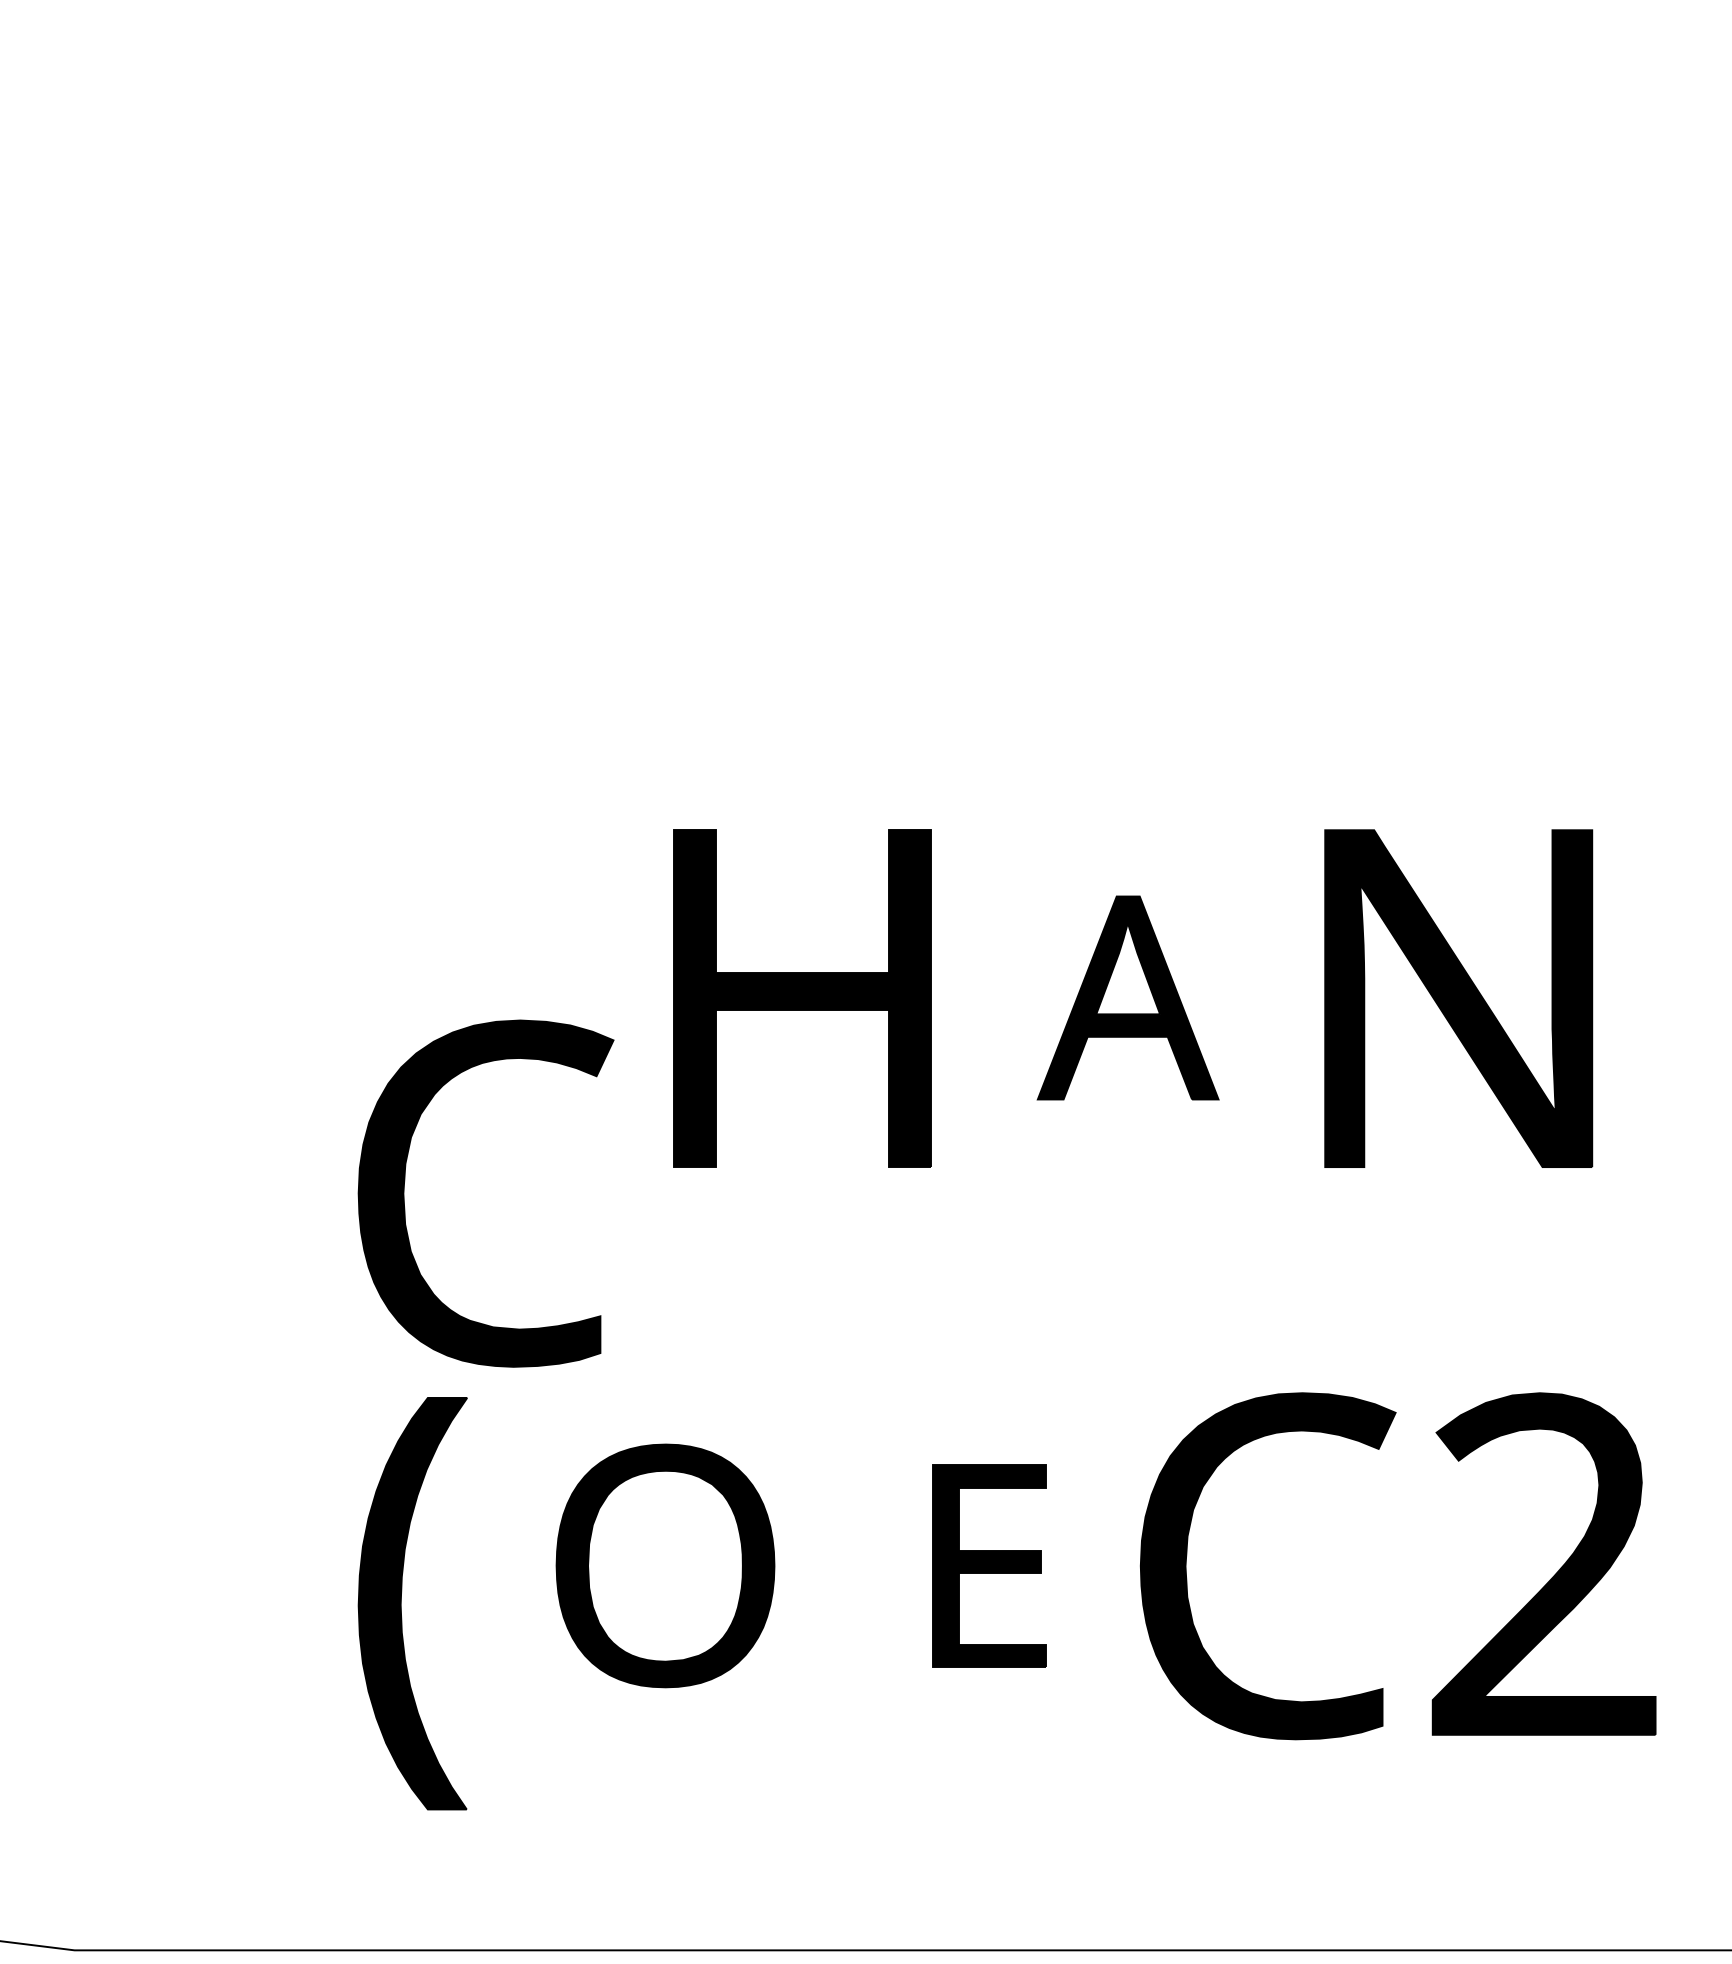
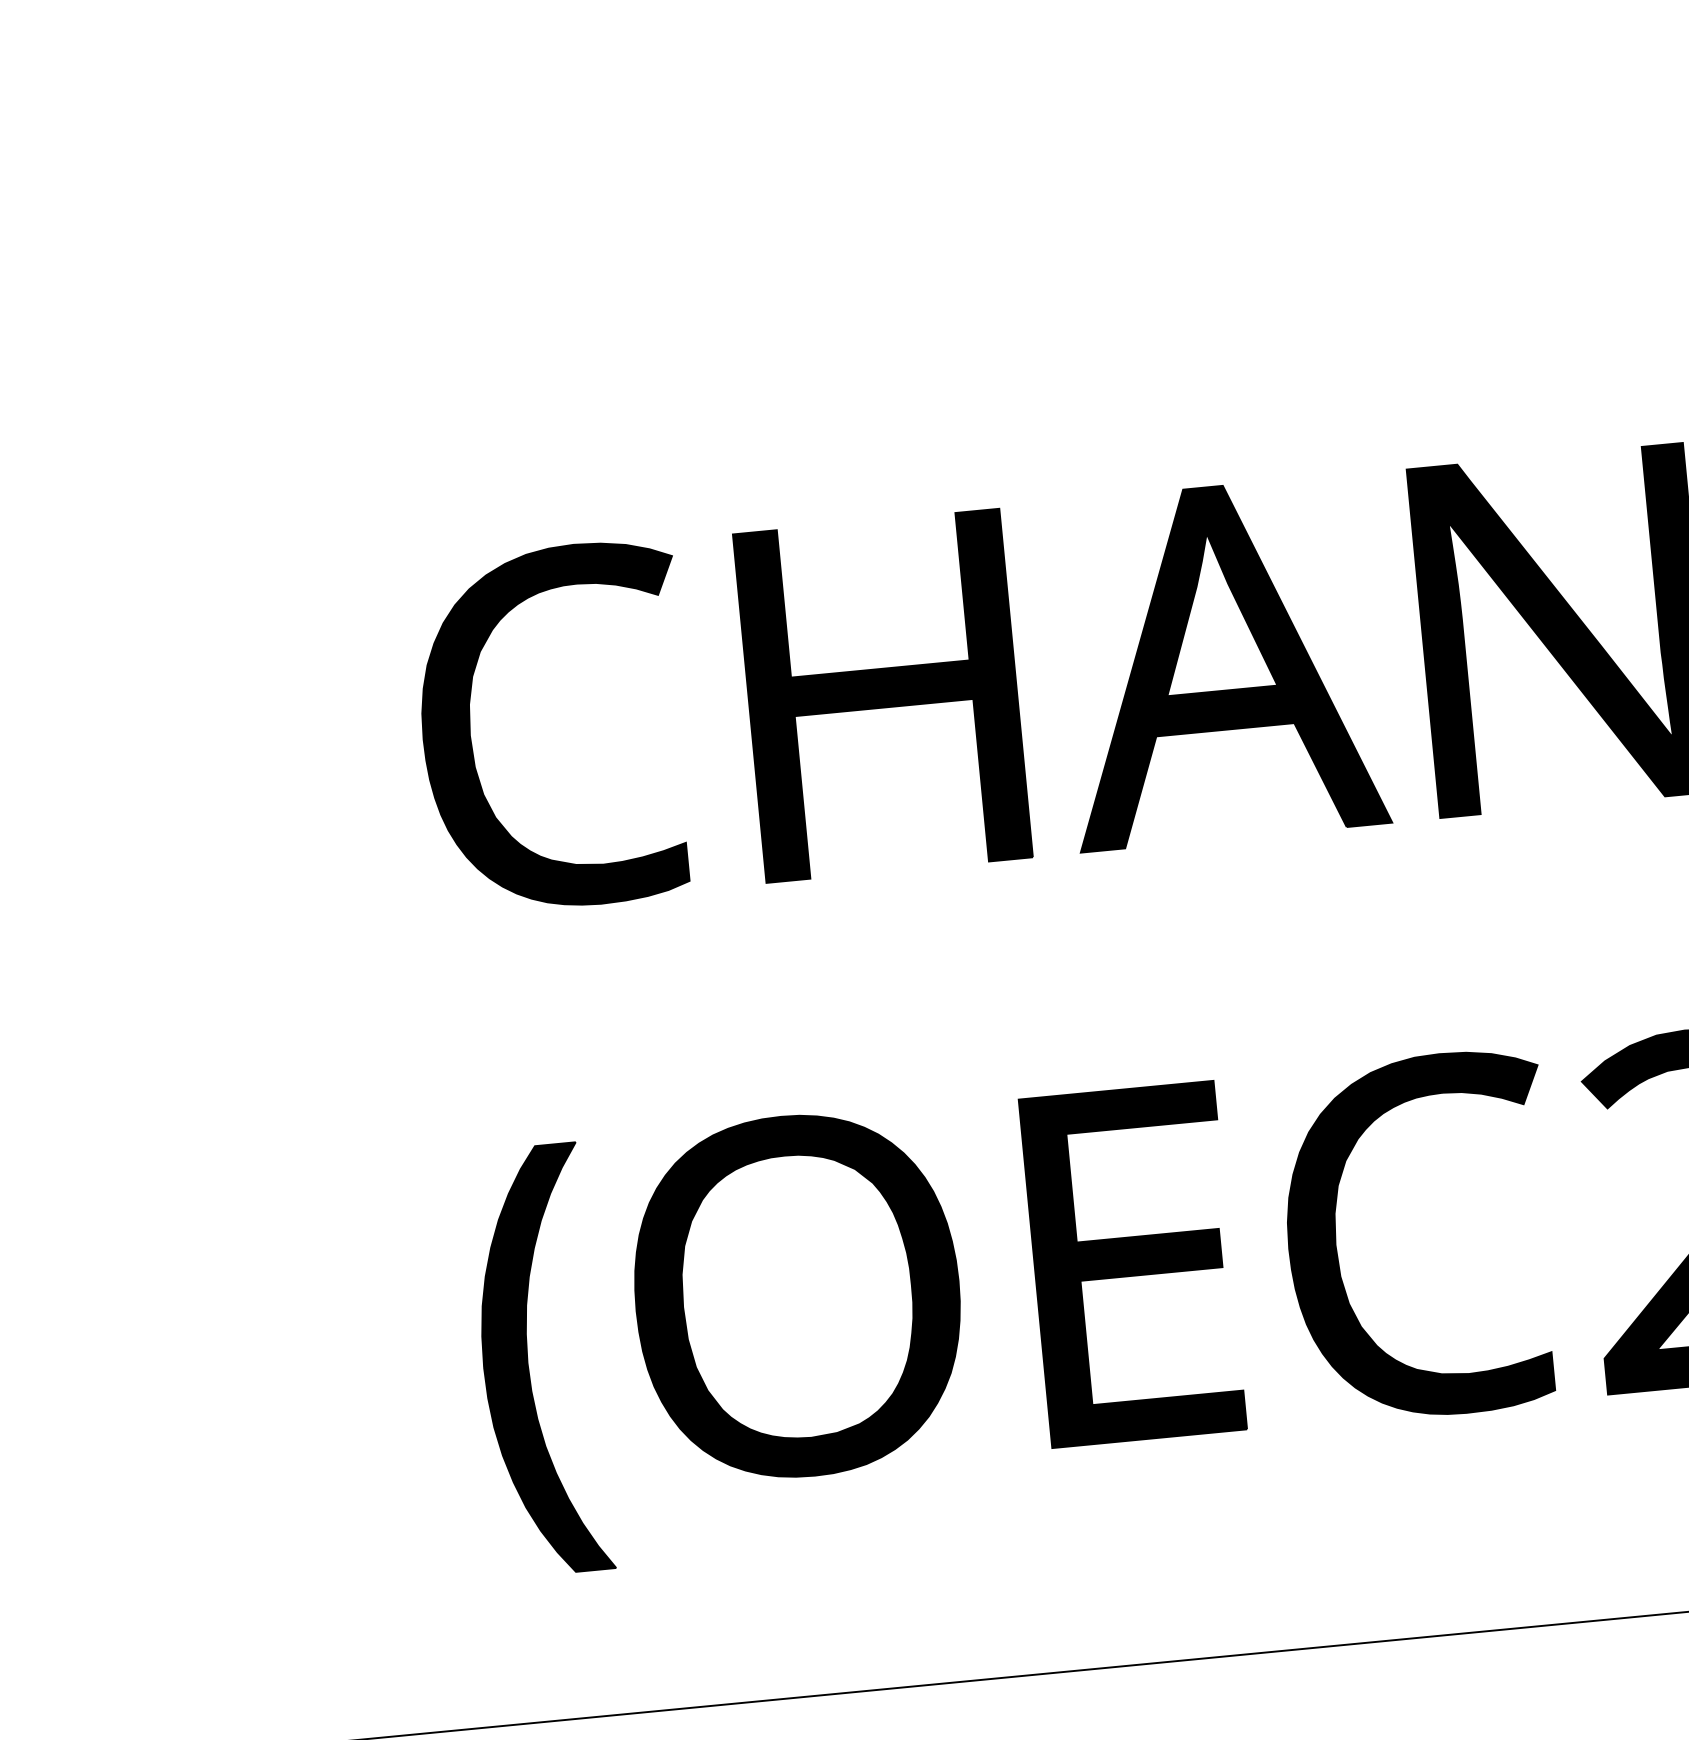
part: (1127, 997) -> (1218, 662), size x1.67
part: (405, 1181) -> (470, 722), moved
part: (665, 1565) -> (797, 1295), size x1.43
part: (989, 1566) -> (1132, 1264), size x1.67

